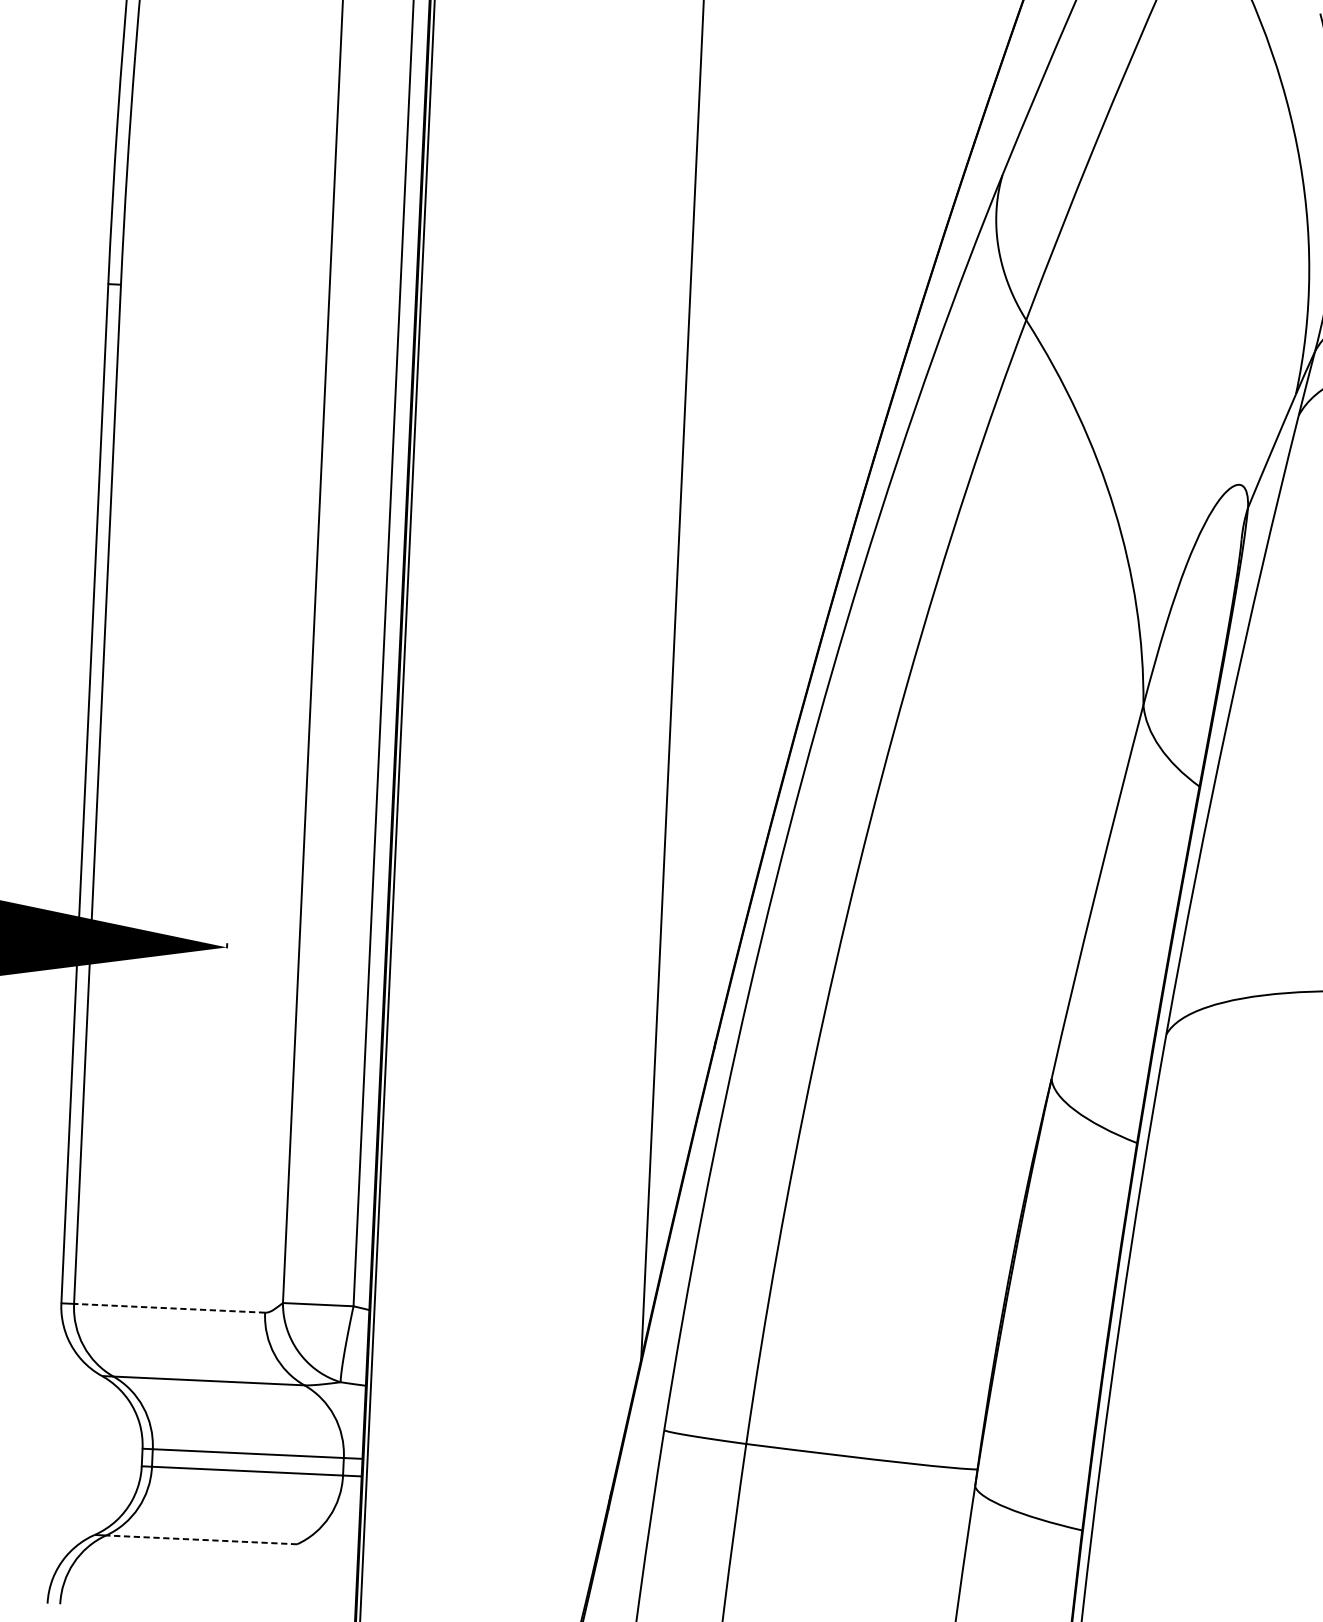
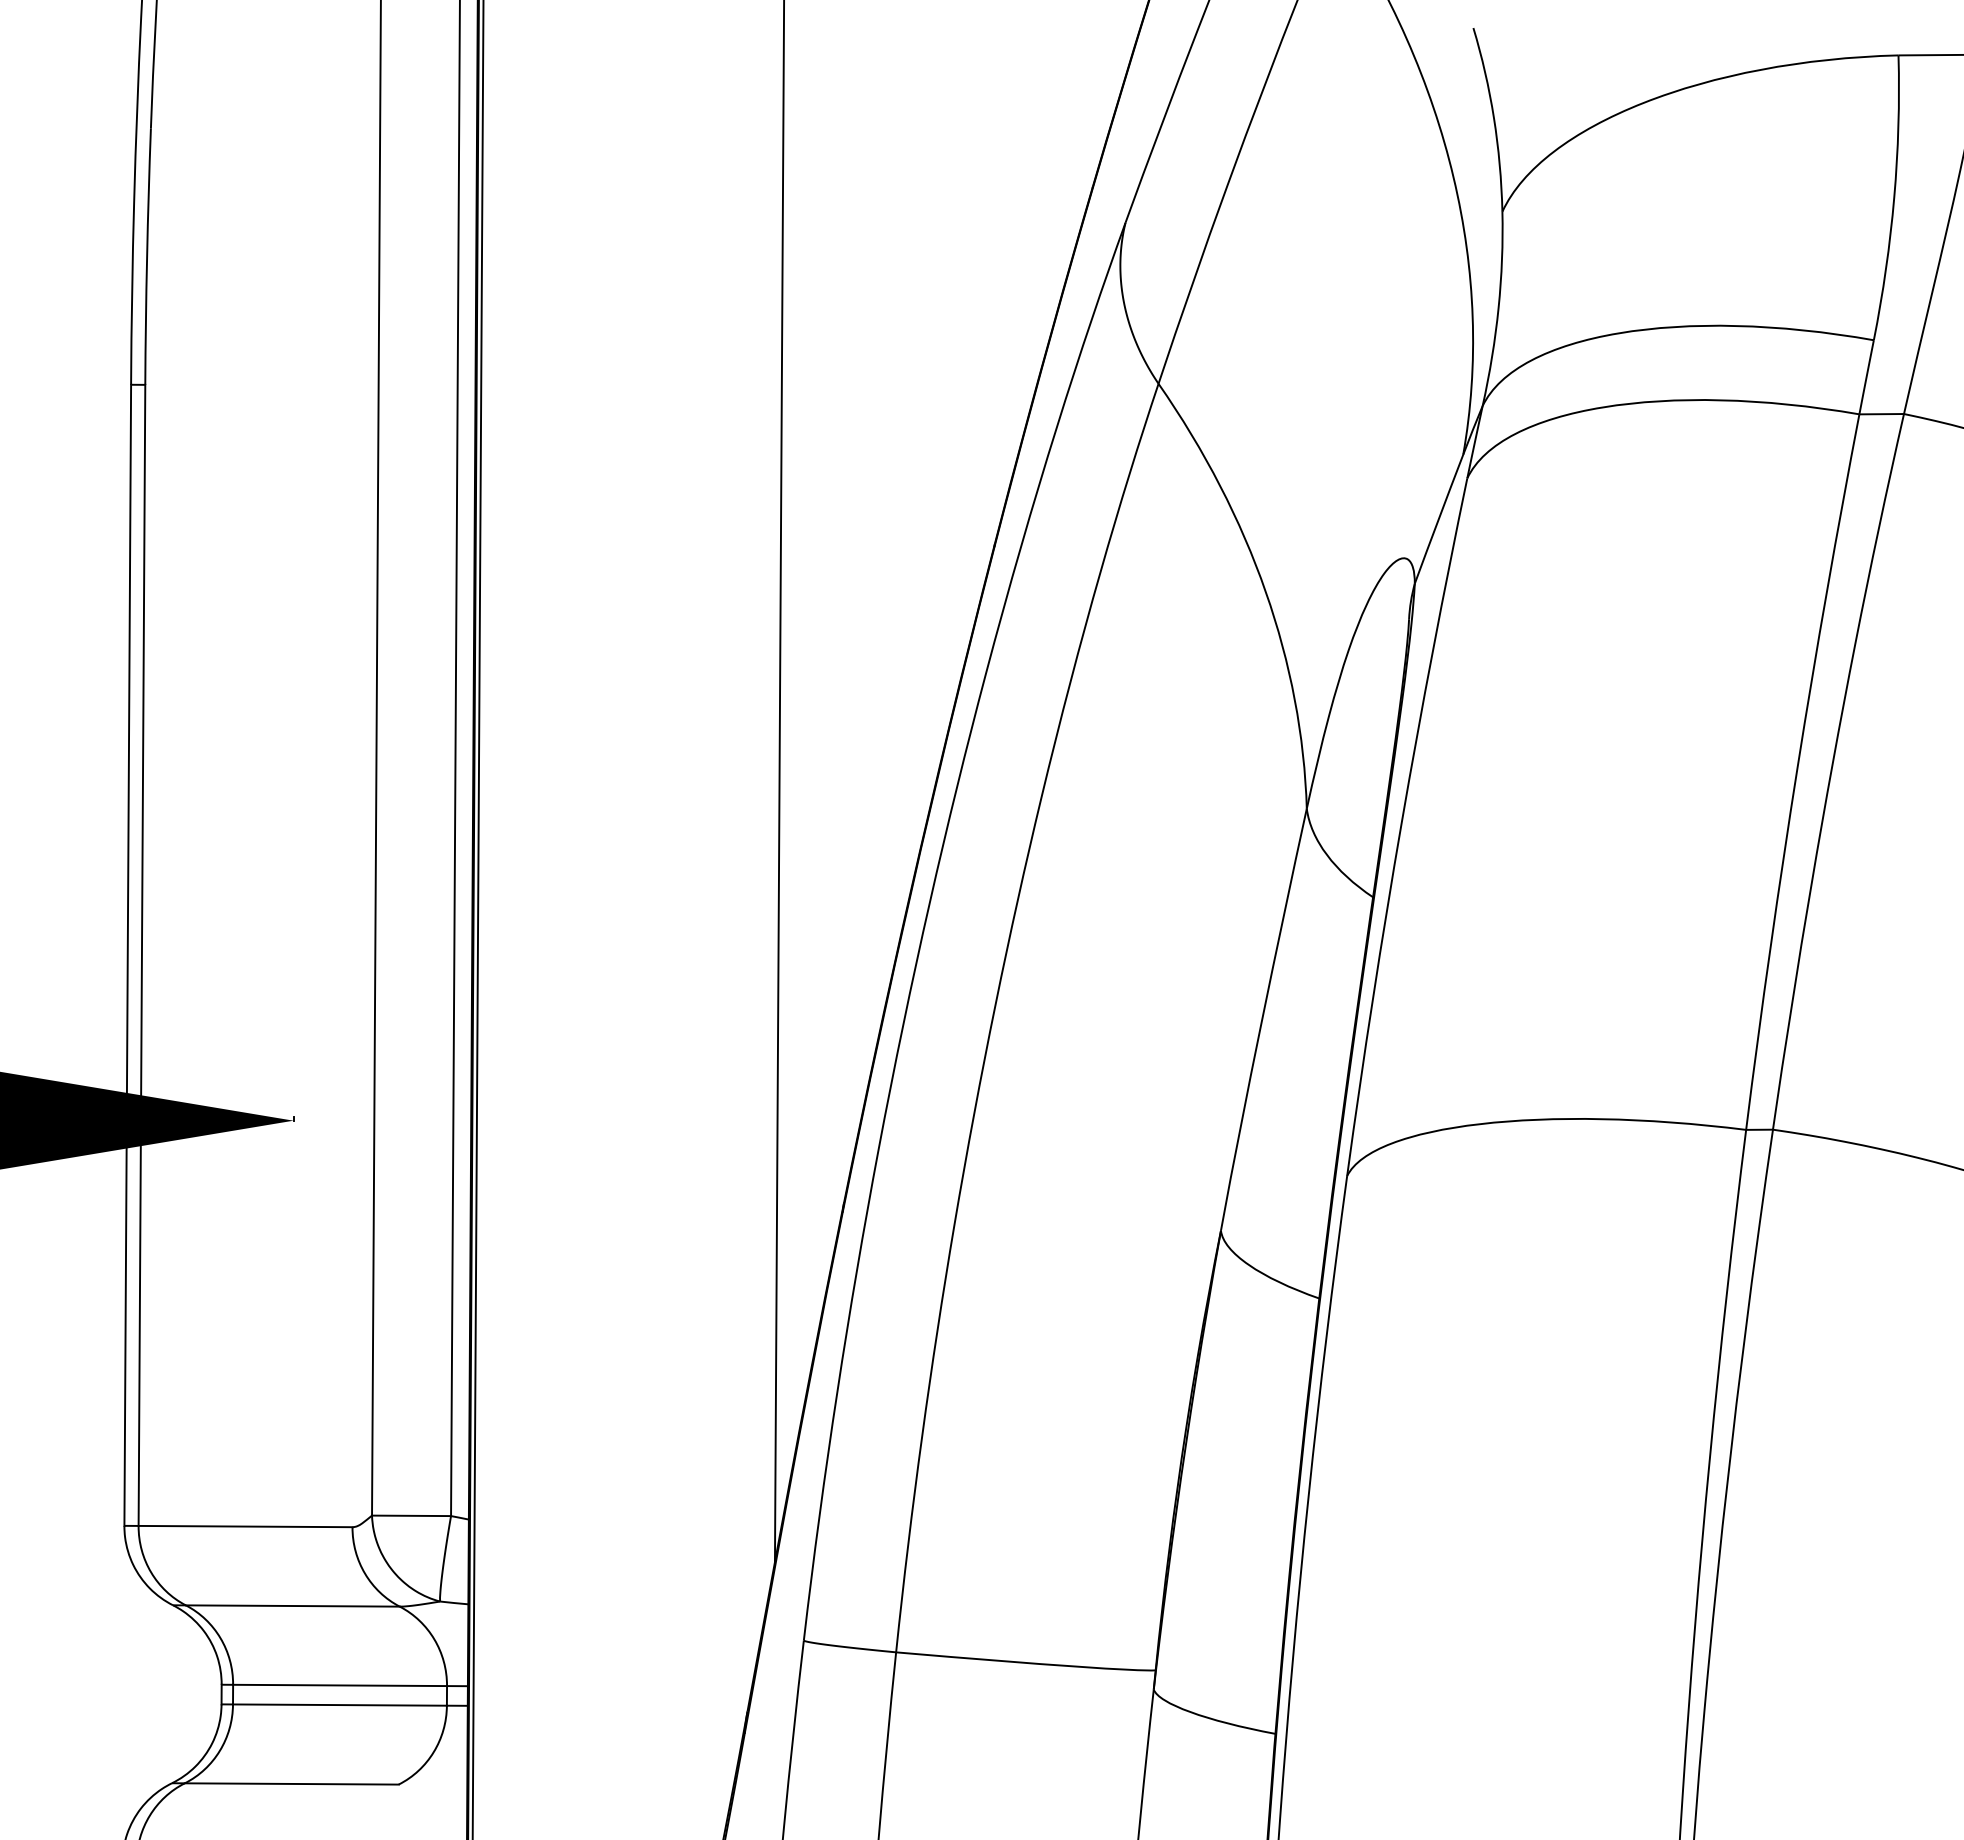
line: (169, 1308) -> (245, 1526), dashed -> solid
line: (201, 1539) -> (291, 1783), dashed -> solid

